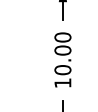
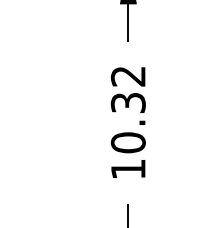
text: (62, 43) -> (127, 88), 10.00 -> 10.32

